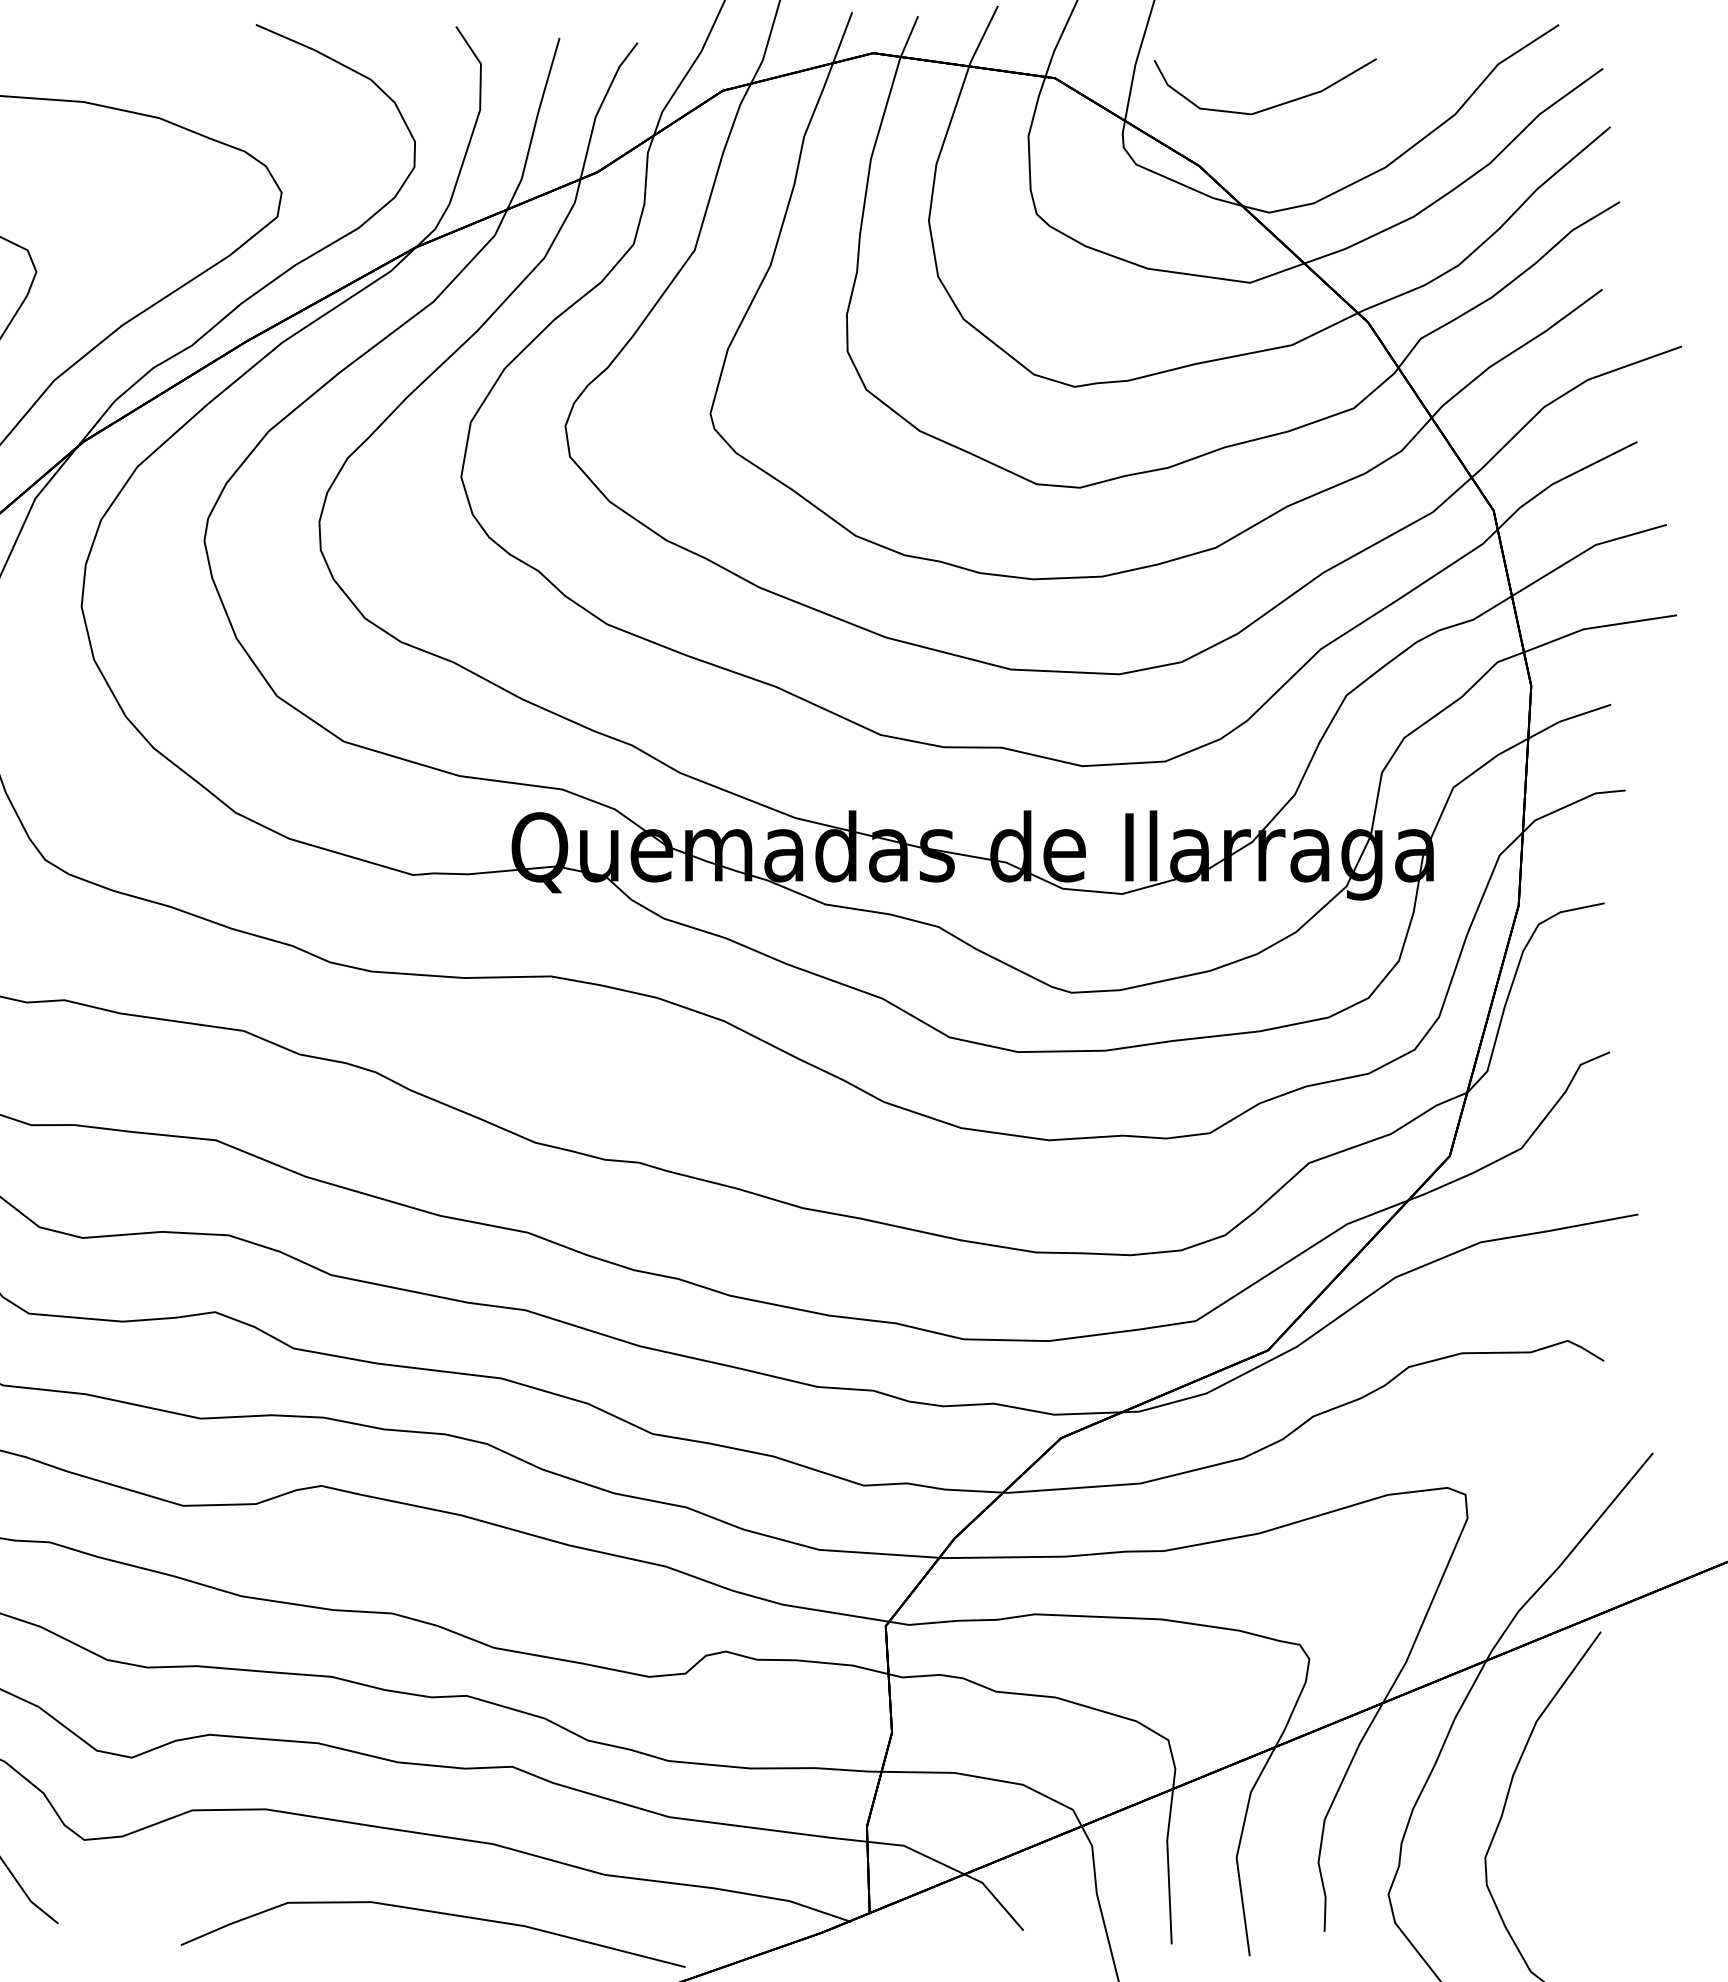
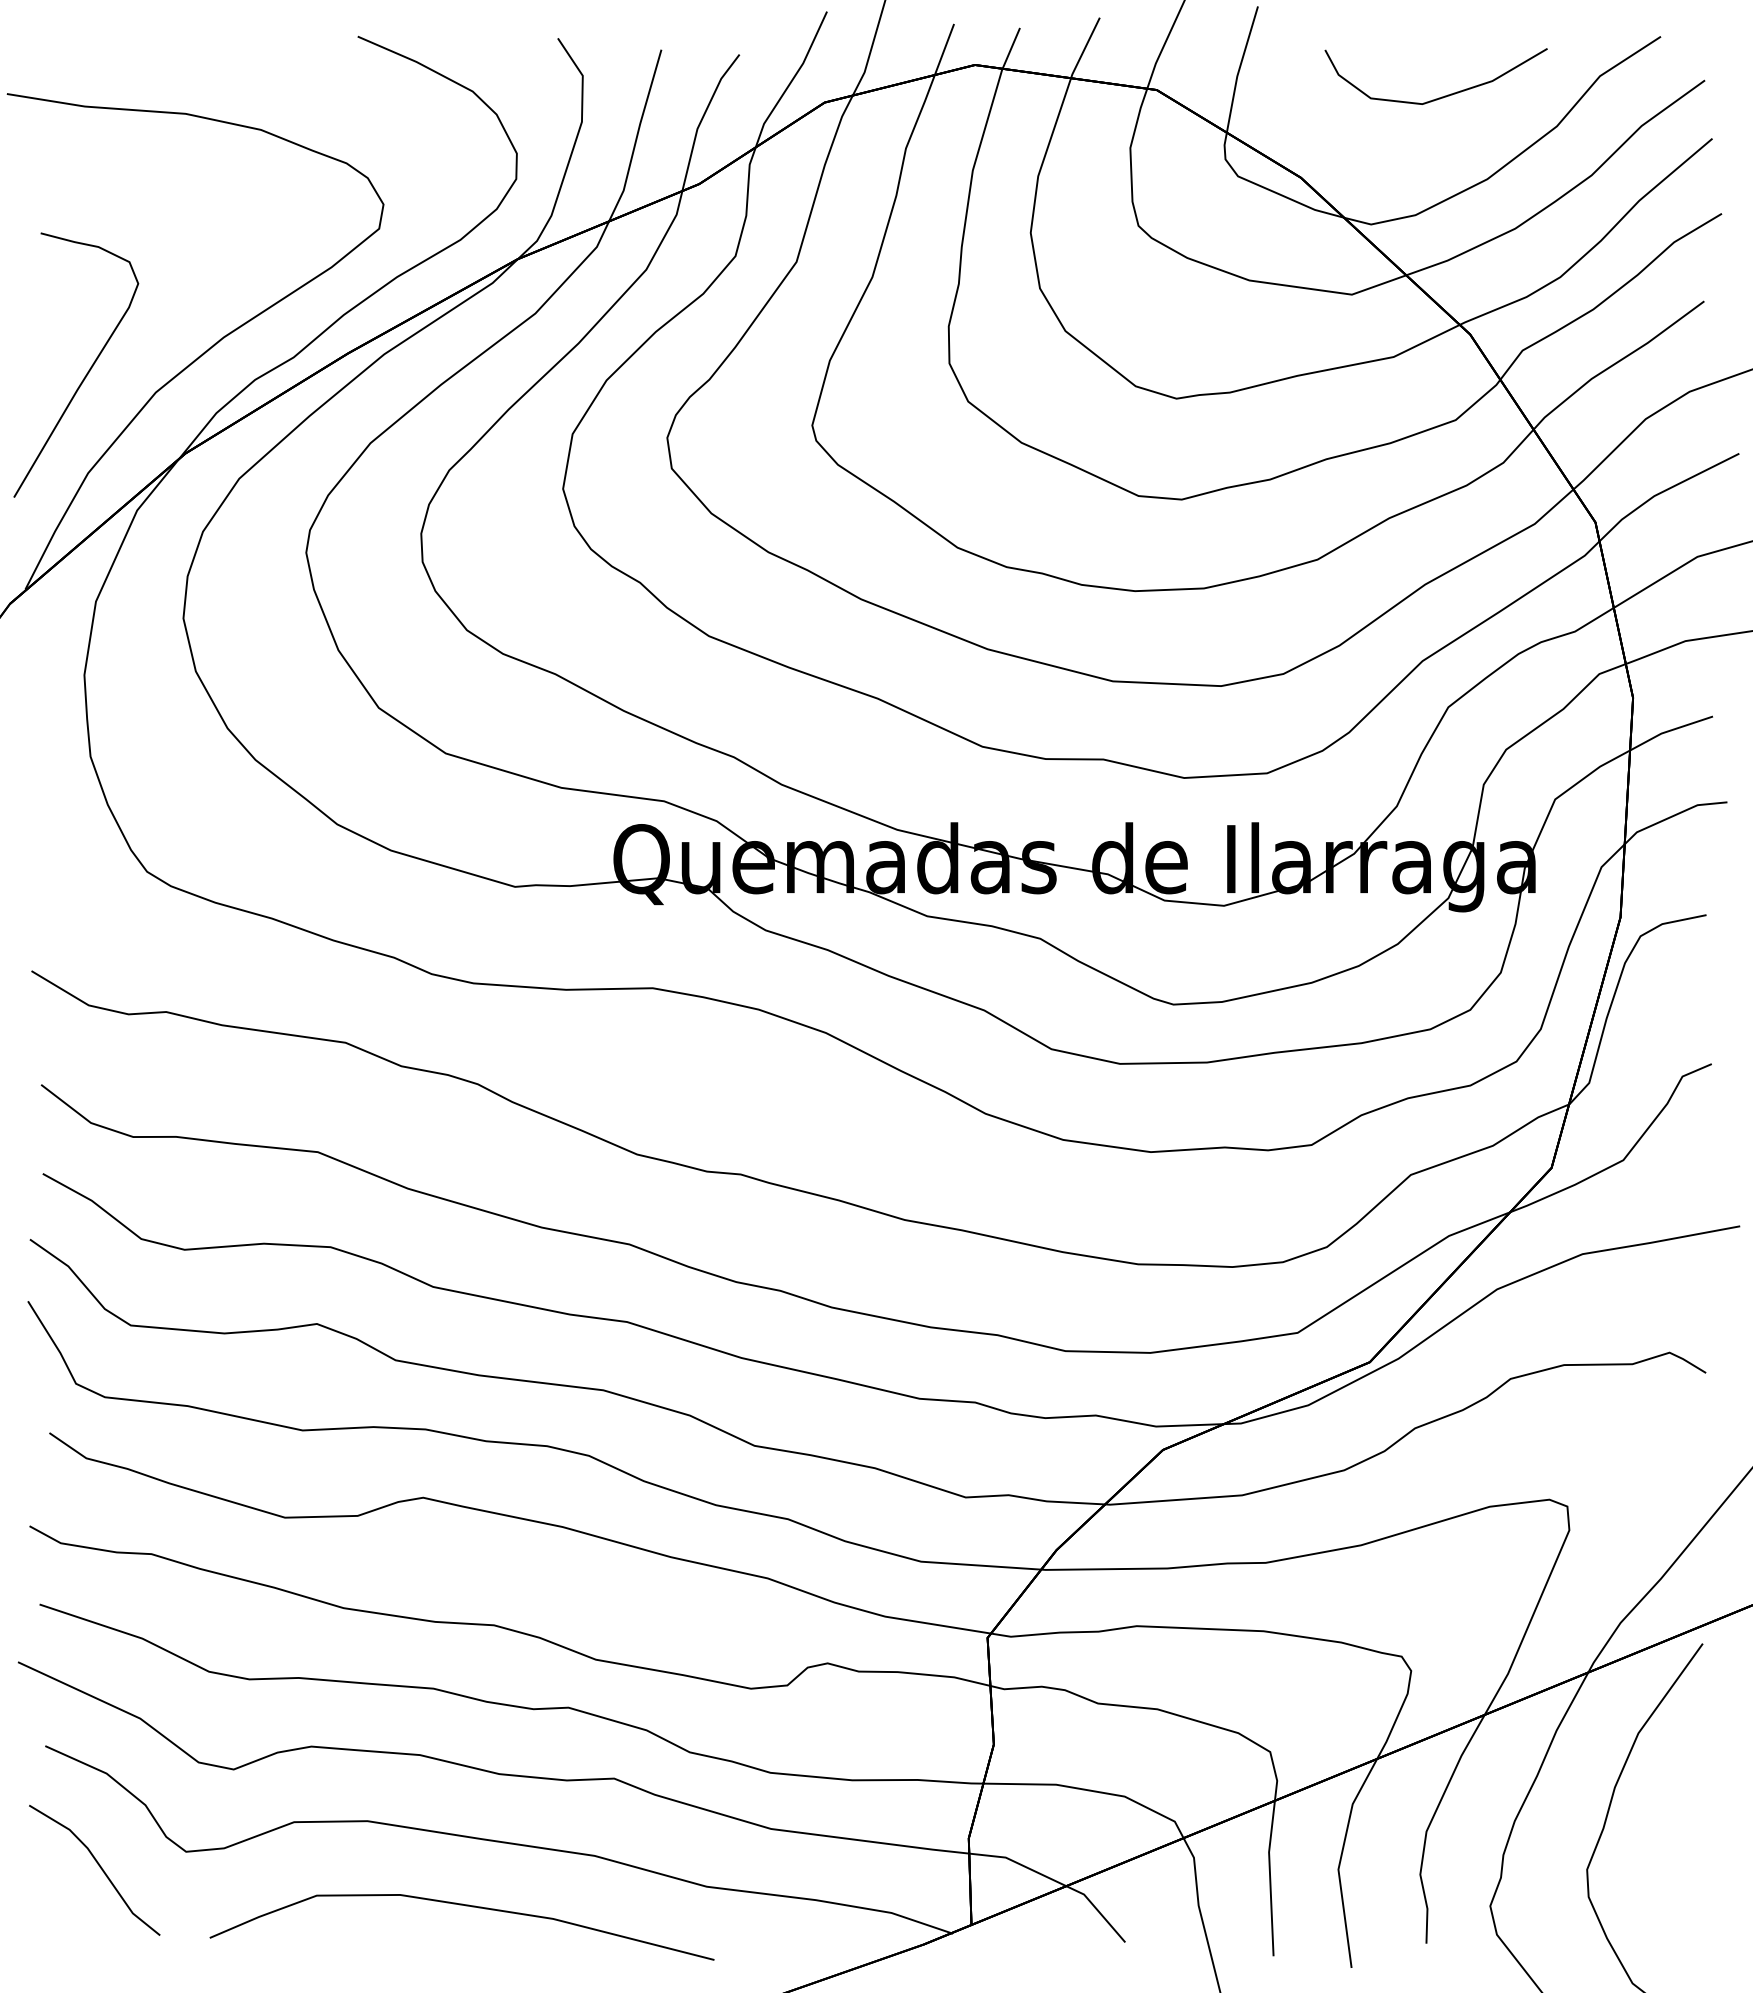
curve: (1270, 106) -> (1441, 96), moved
curve: (436, 1913) -> (465, 1906), moved

